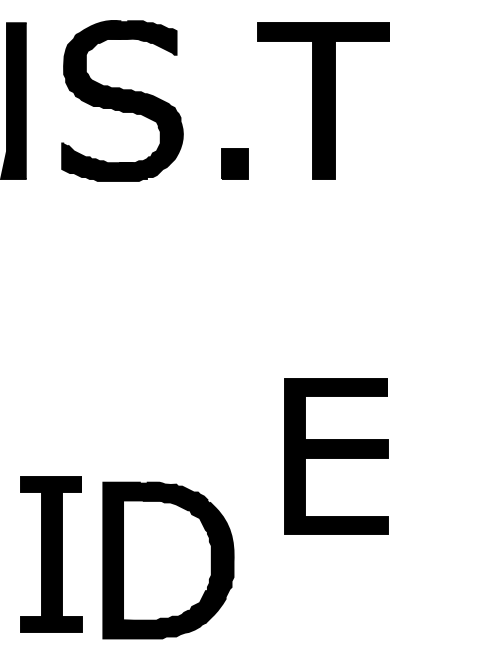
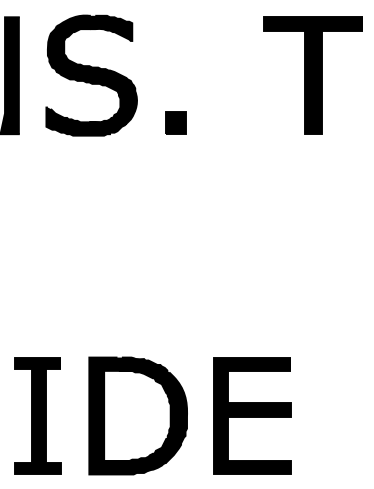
part: (323, 100) -> (313, 75), moved
part: (336, 456) -> (252, 415), moved
part: (168, 560) -> (138, 415), moved

